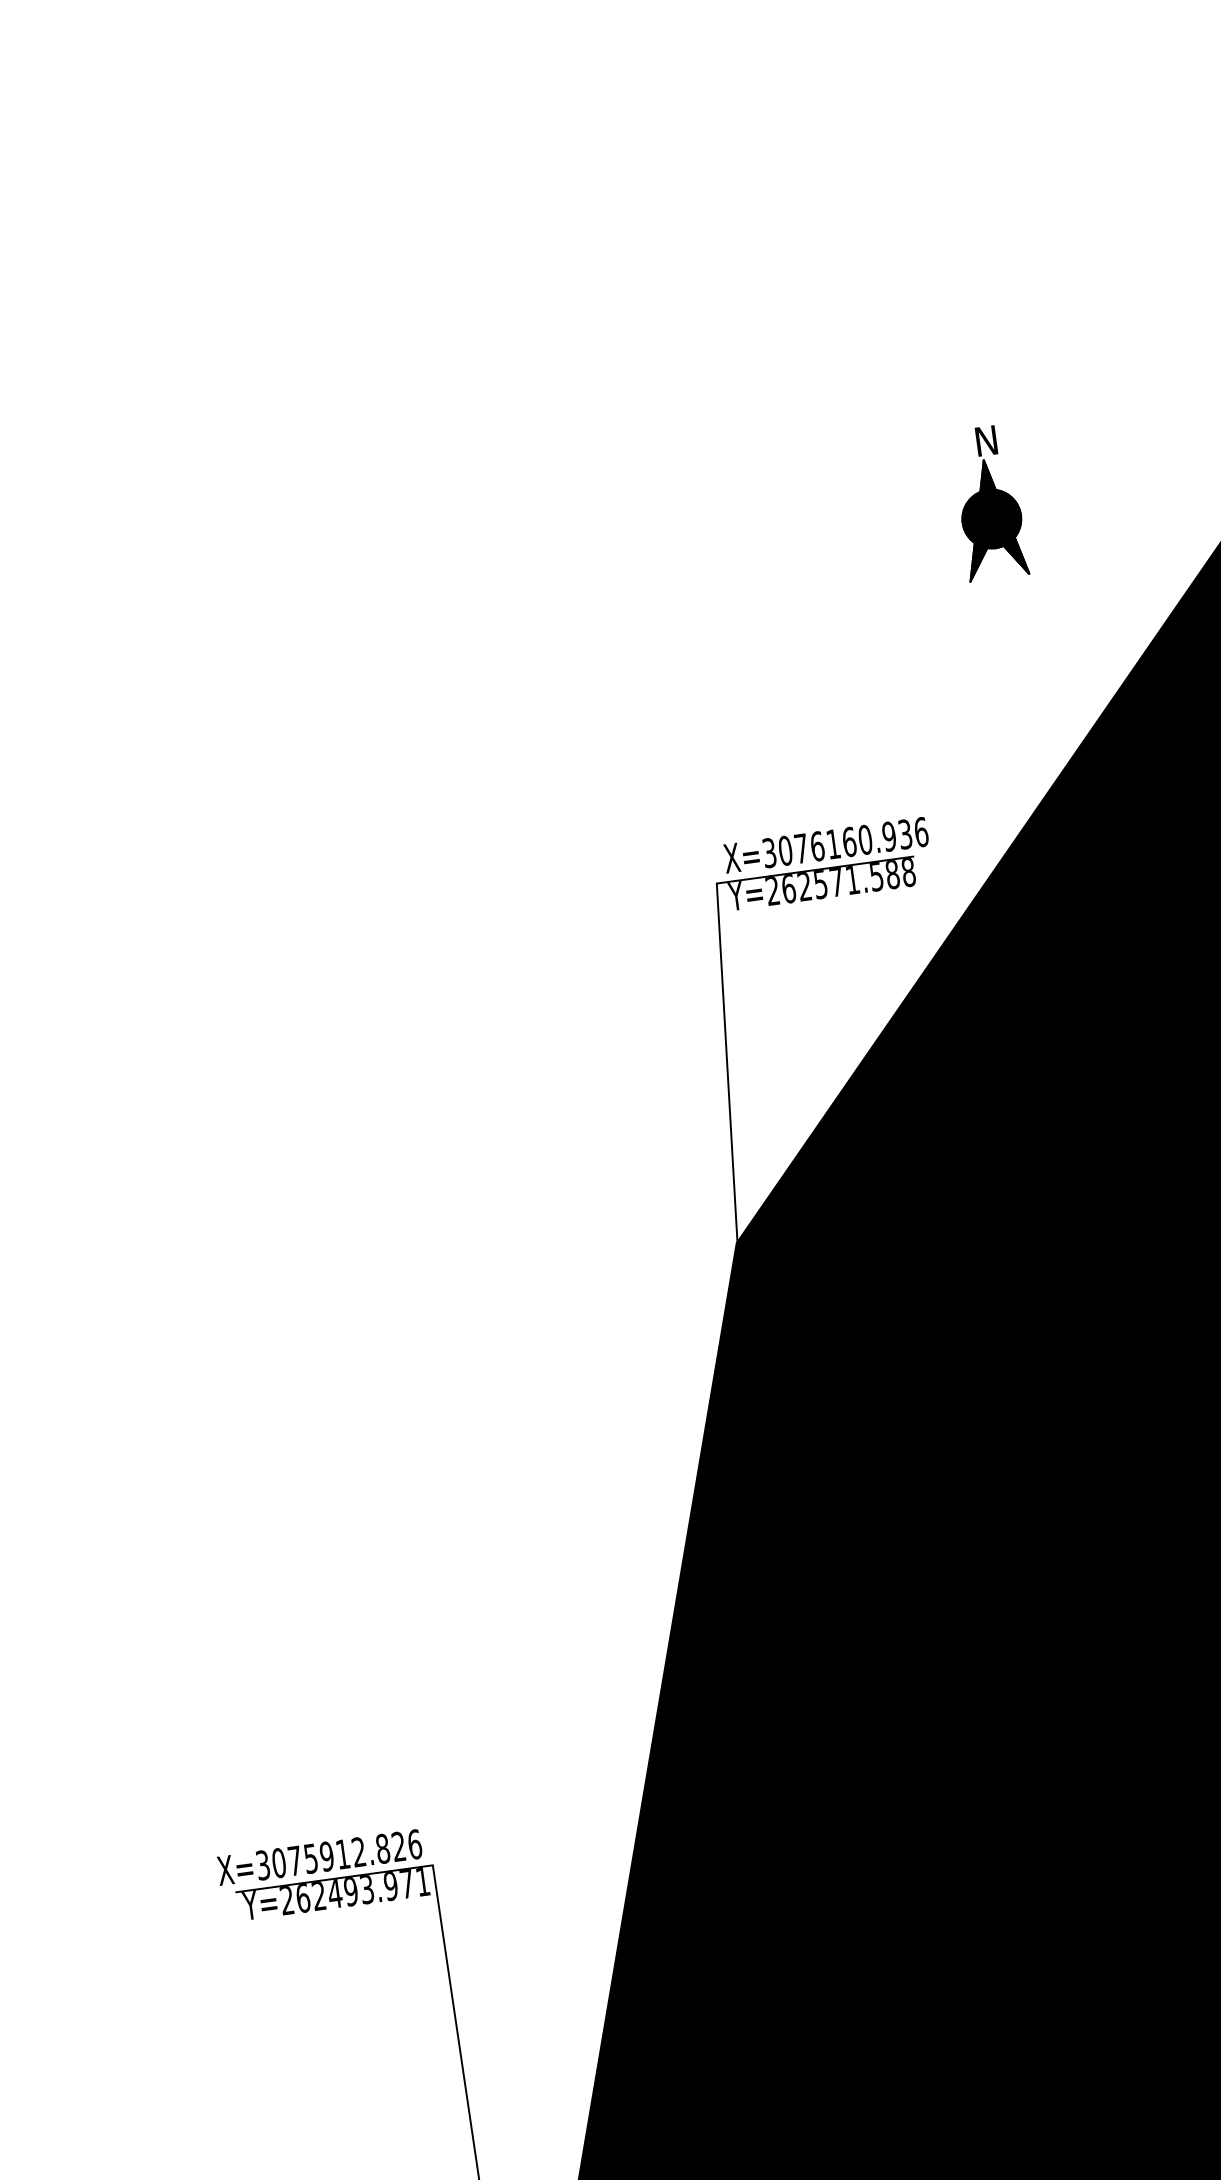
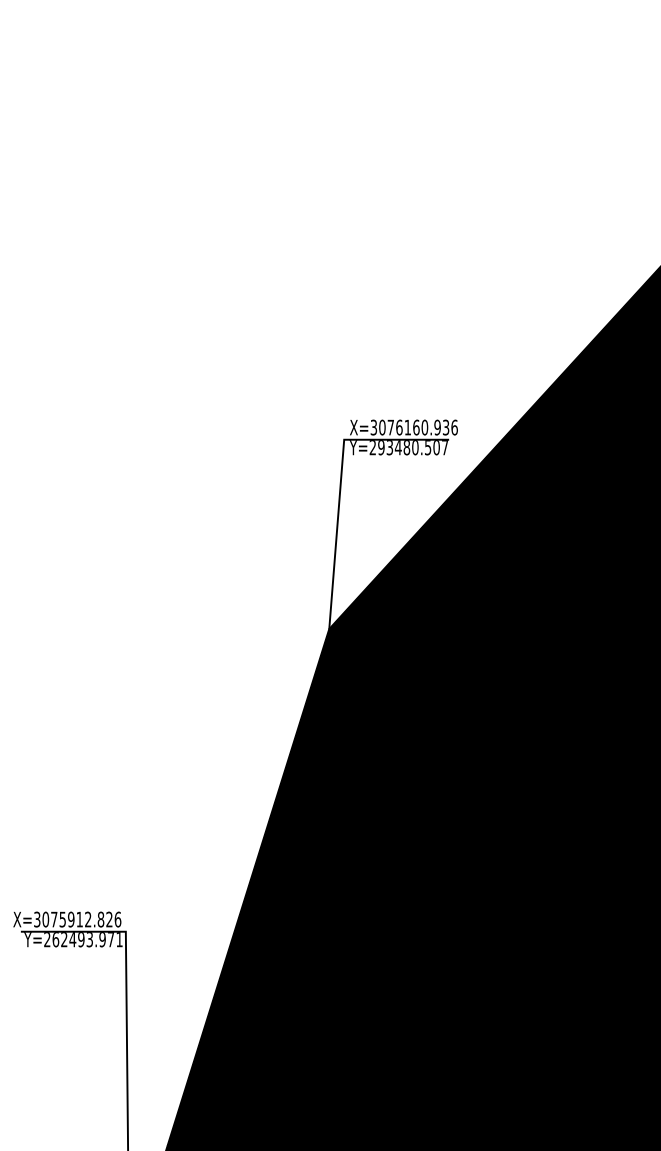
part: (989, 502) -> (513, 260), removed
text: (849, 880) -> (413, 447), Y=262571.588 -> Y=293480.507

